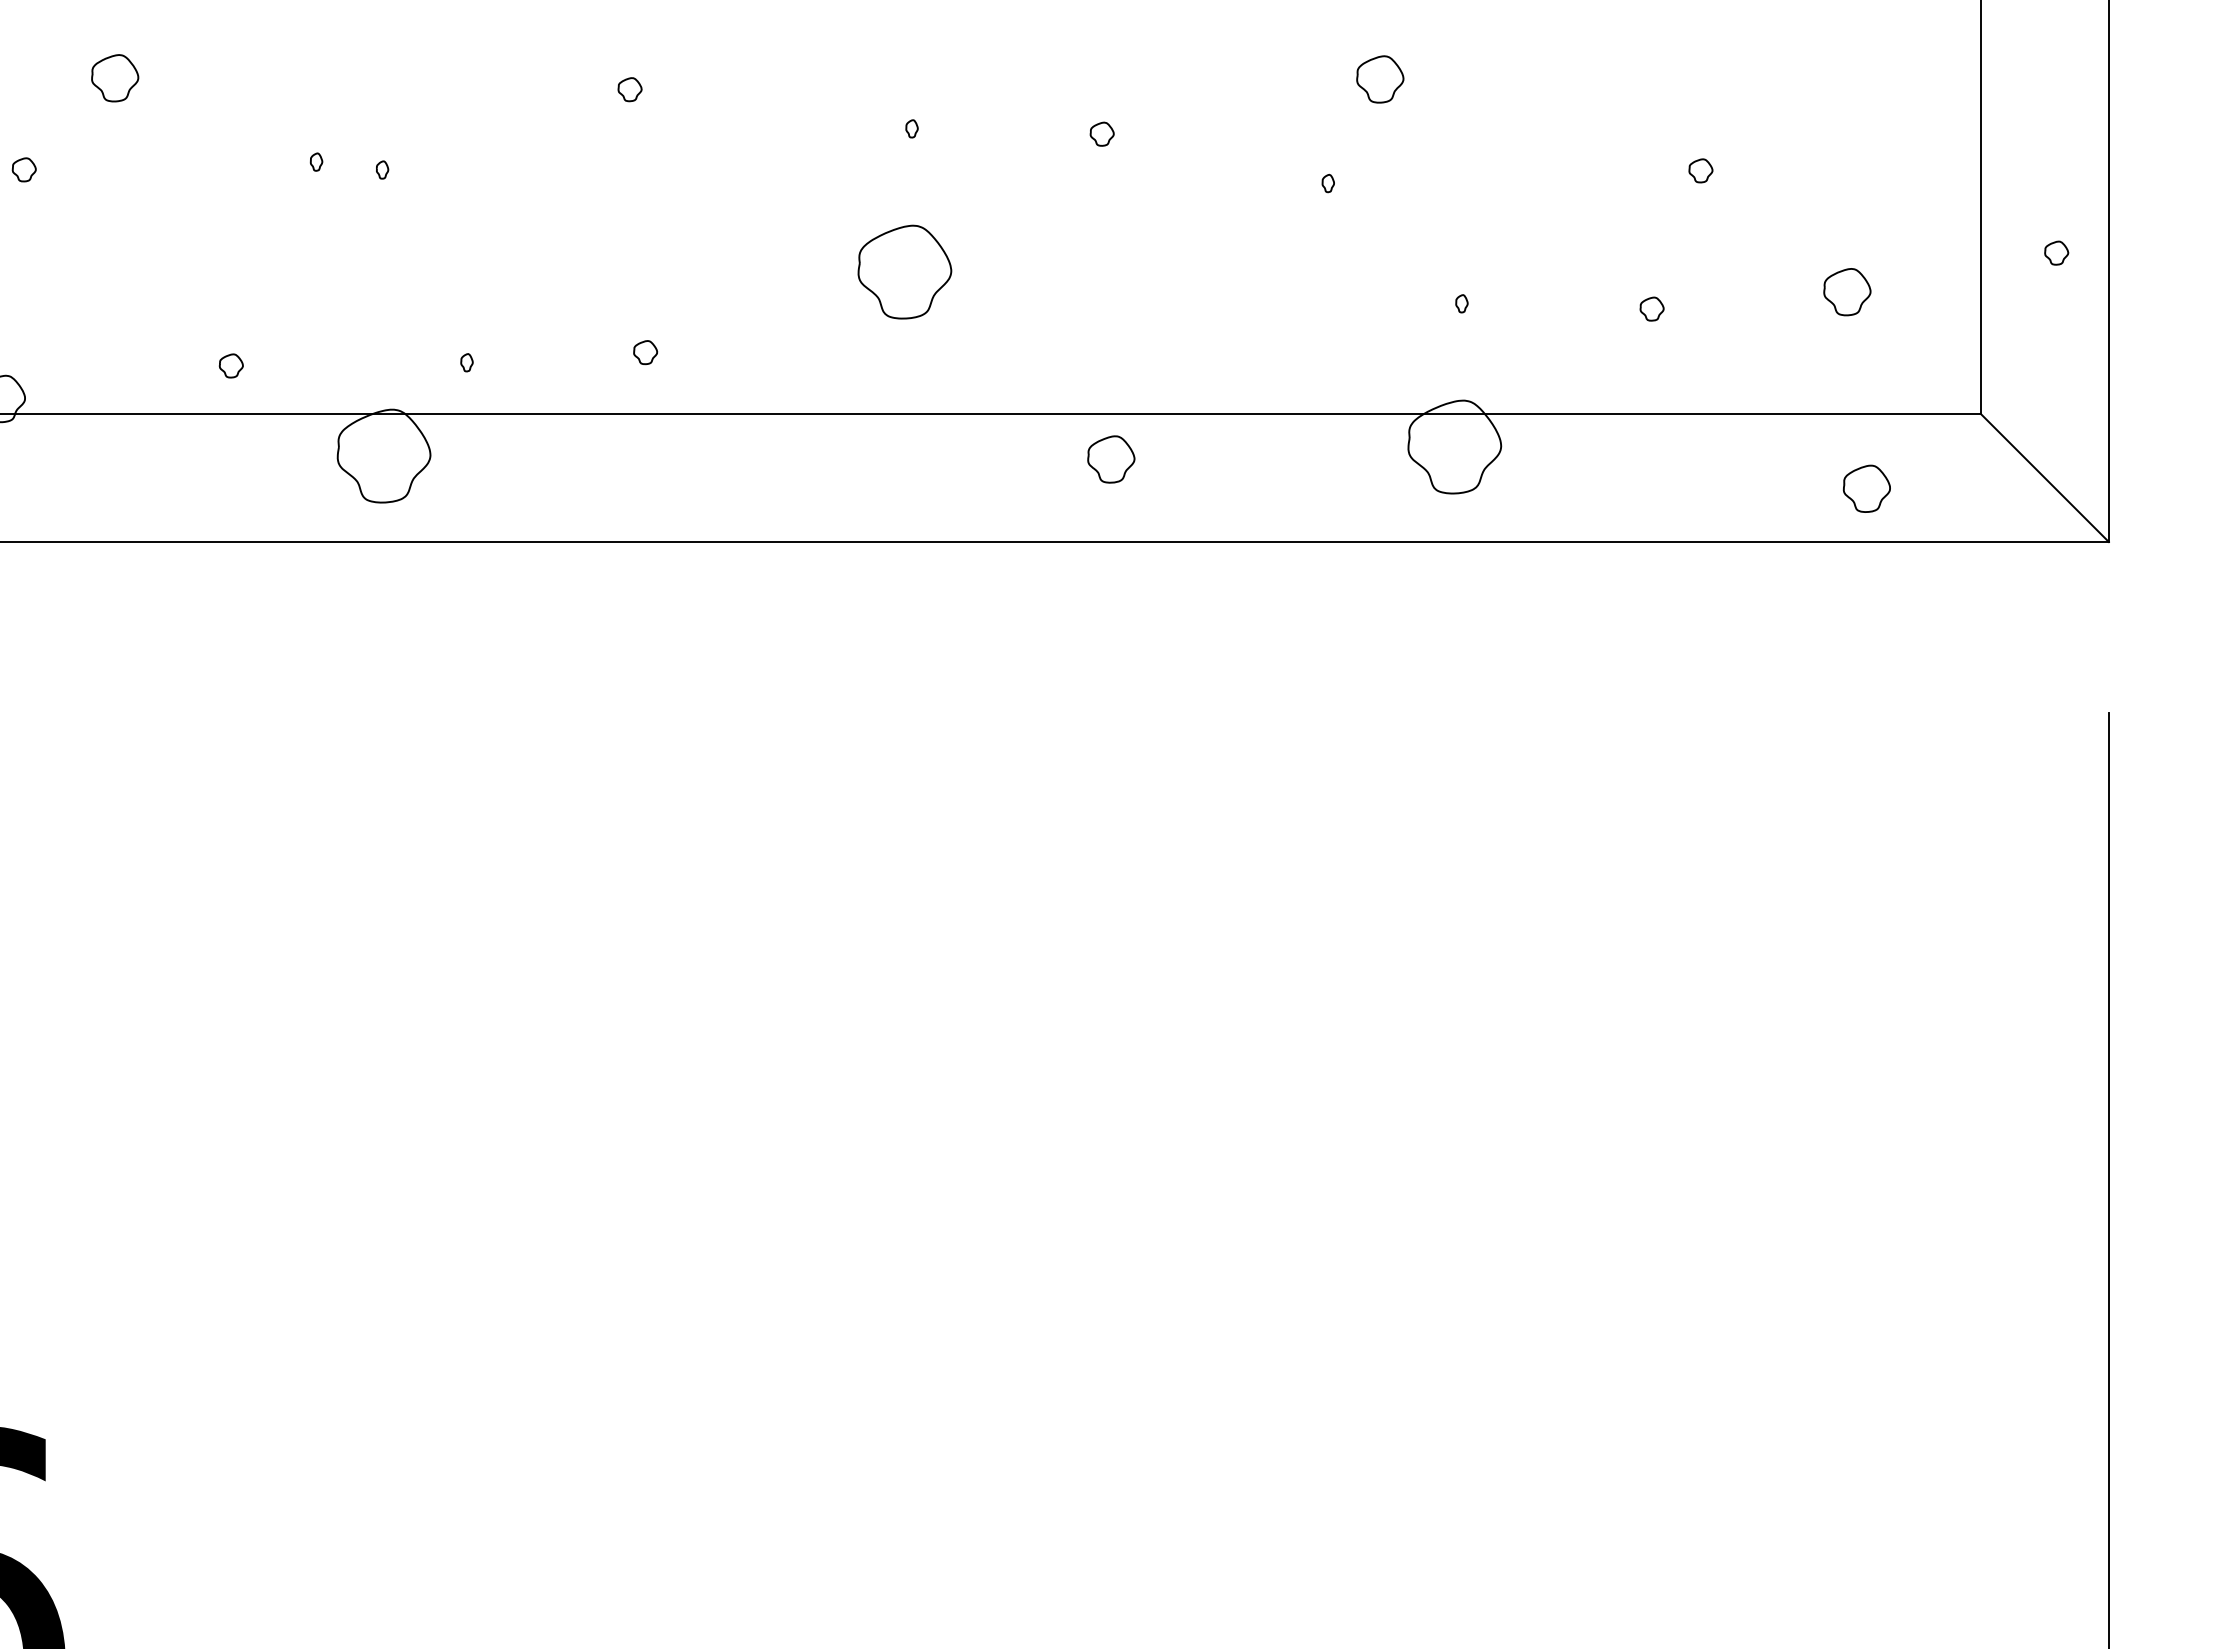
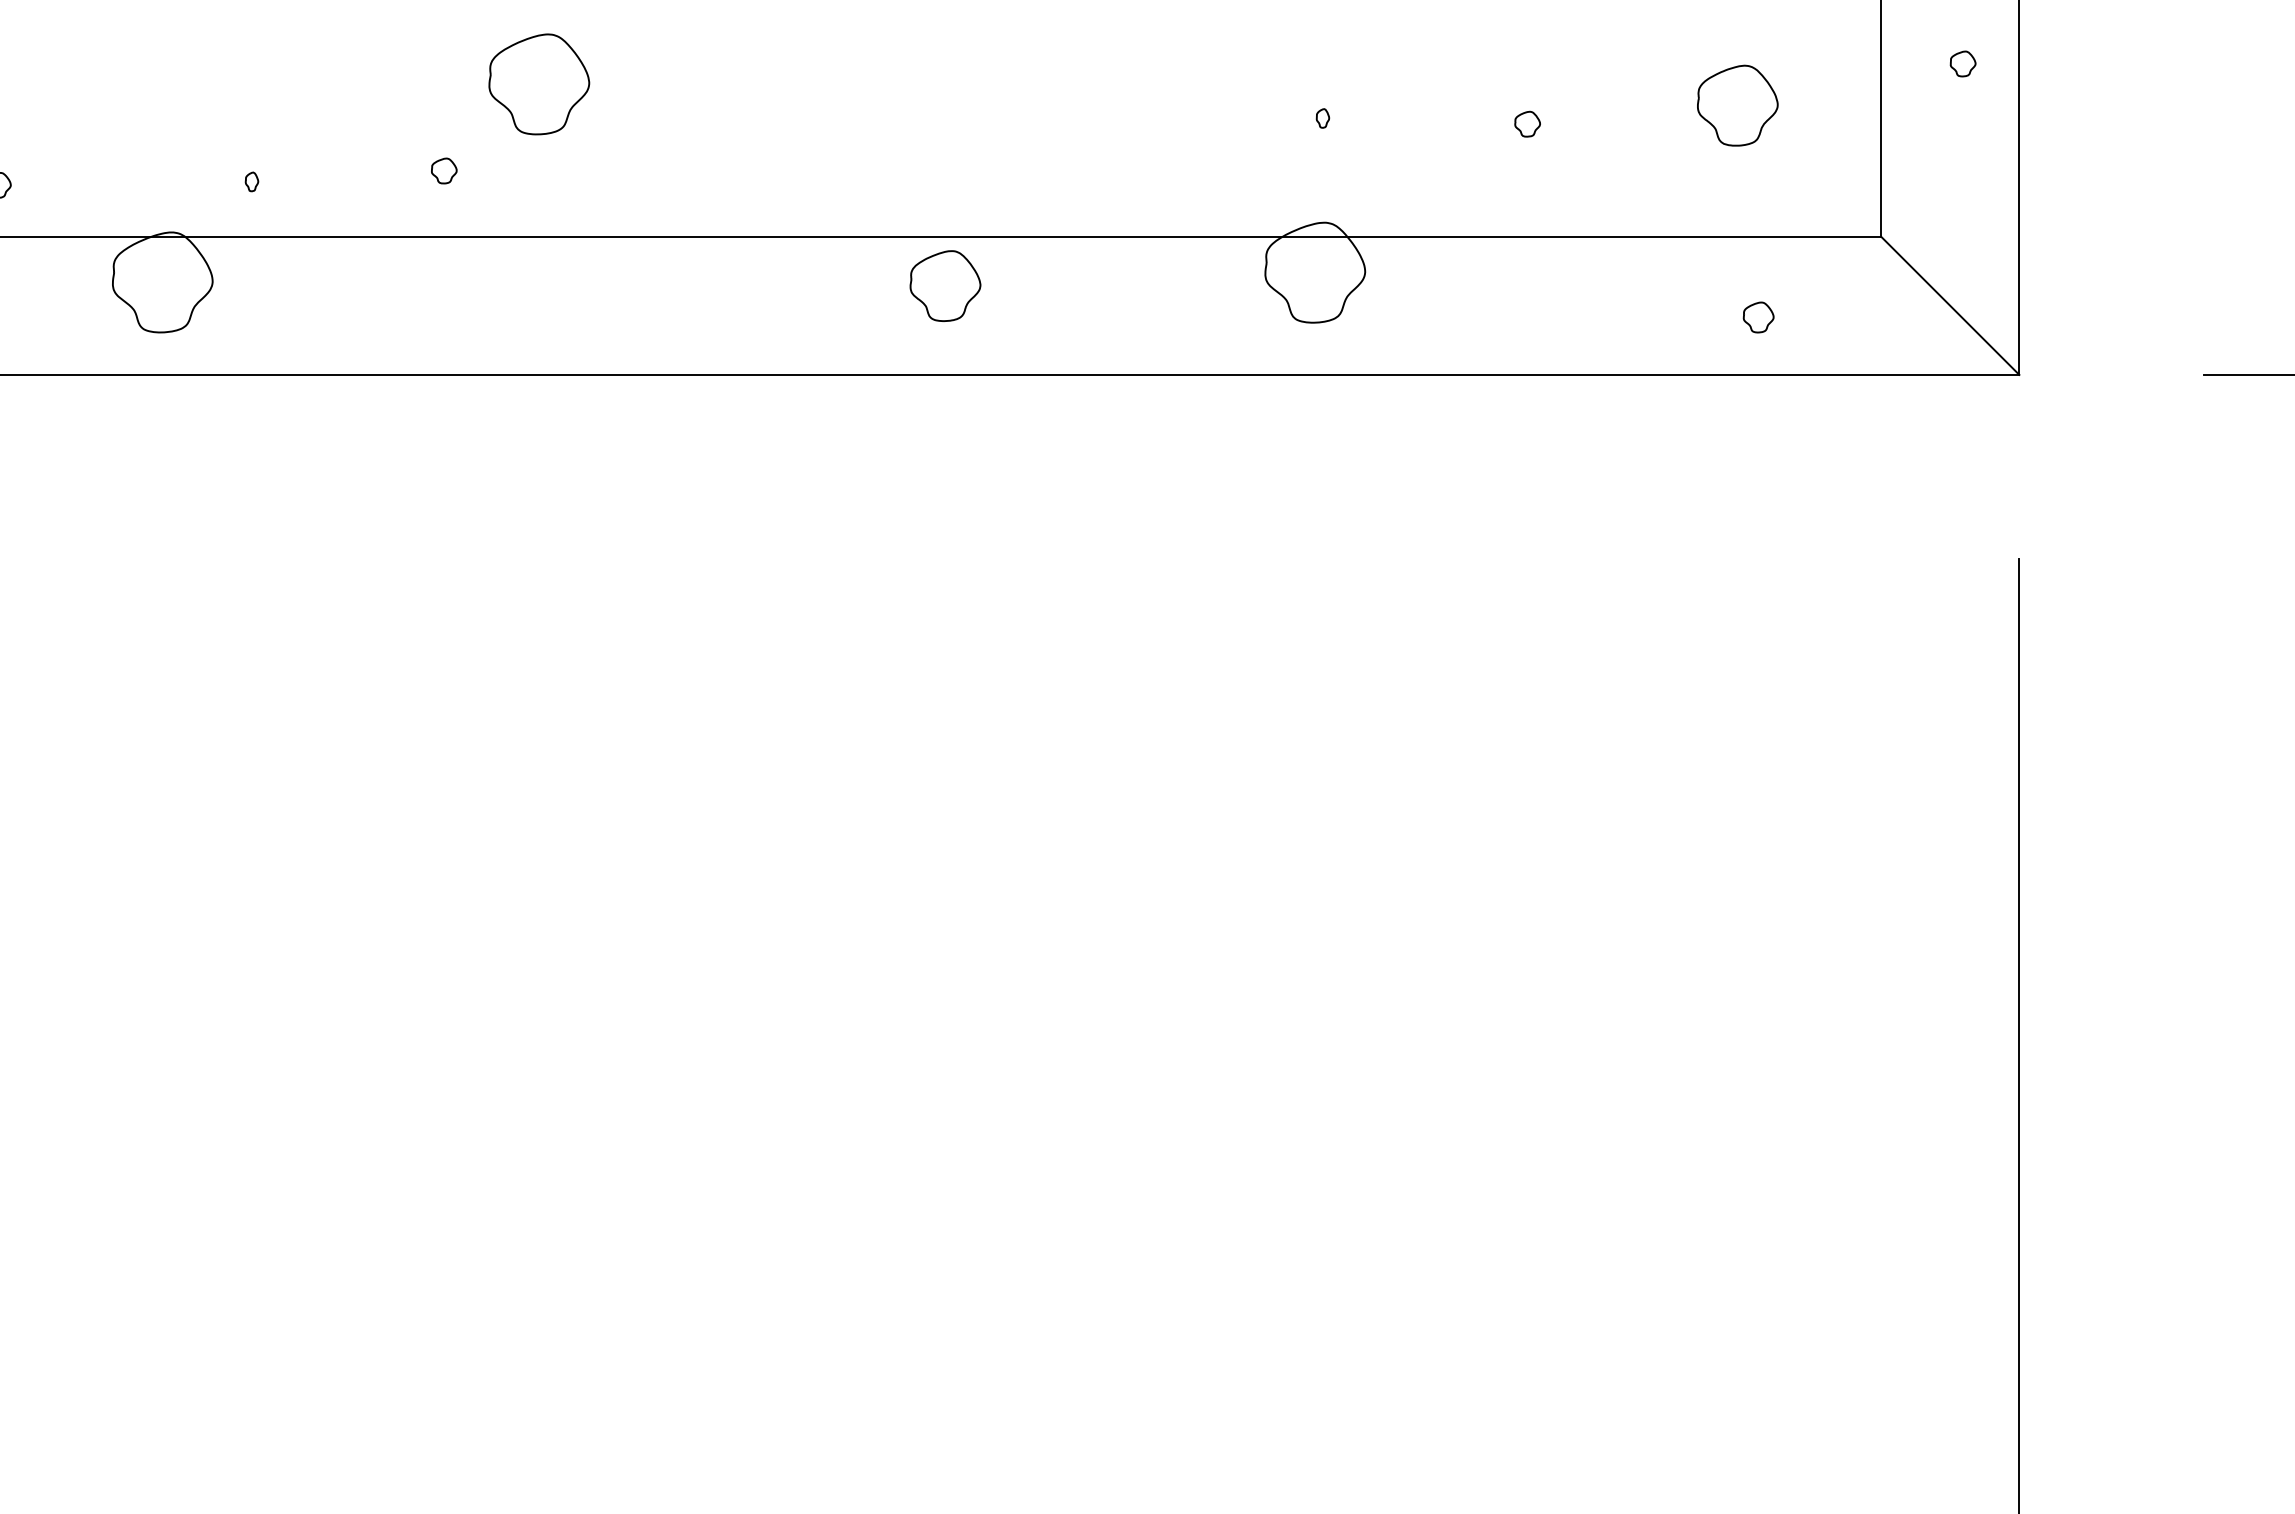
part: (904, 271) -> (538, 83), moved
part: (1847, 292) -> (1737, 106), size x1.6
part: (1111, 459) -> (945, 286), size x1.4
part: (1866, 488) -> (1758, 317), size x0.6

